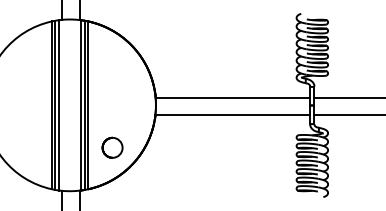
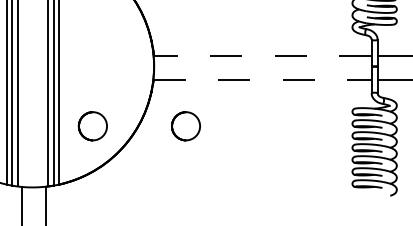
line: (232, 97) -> (262, 55), solid -> dashed
line: (233, 114) -> (263, 79), solid -> dashed
circle: (178, 147) -> (185, 125), added

